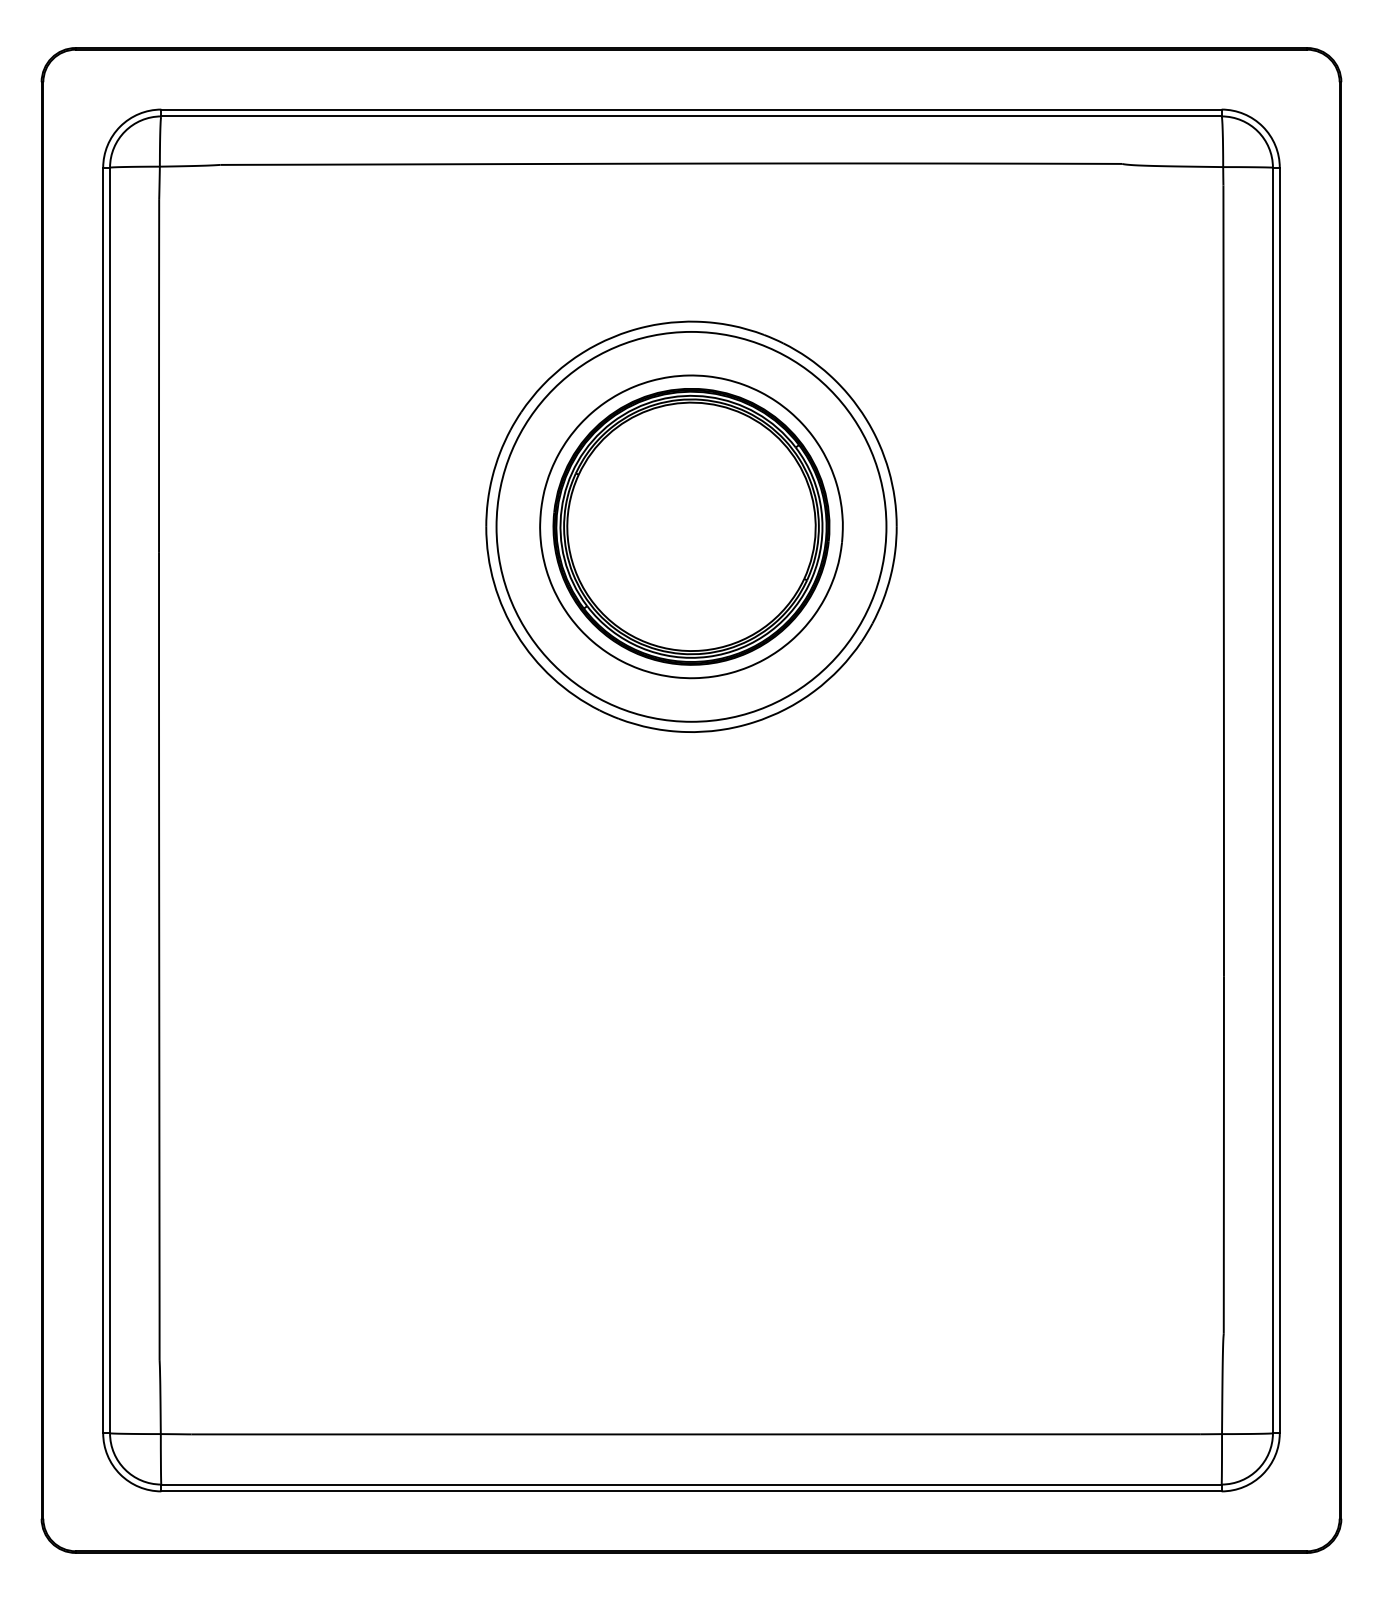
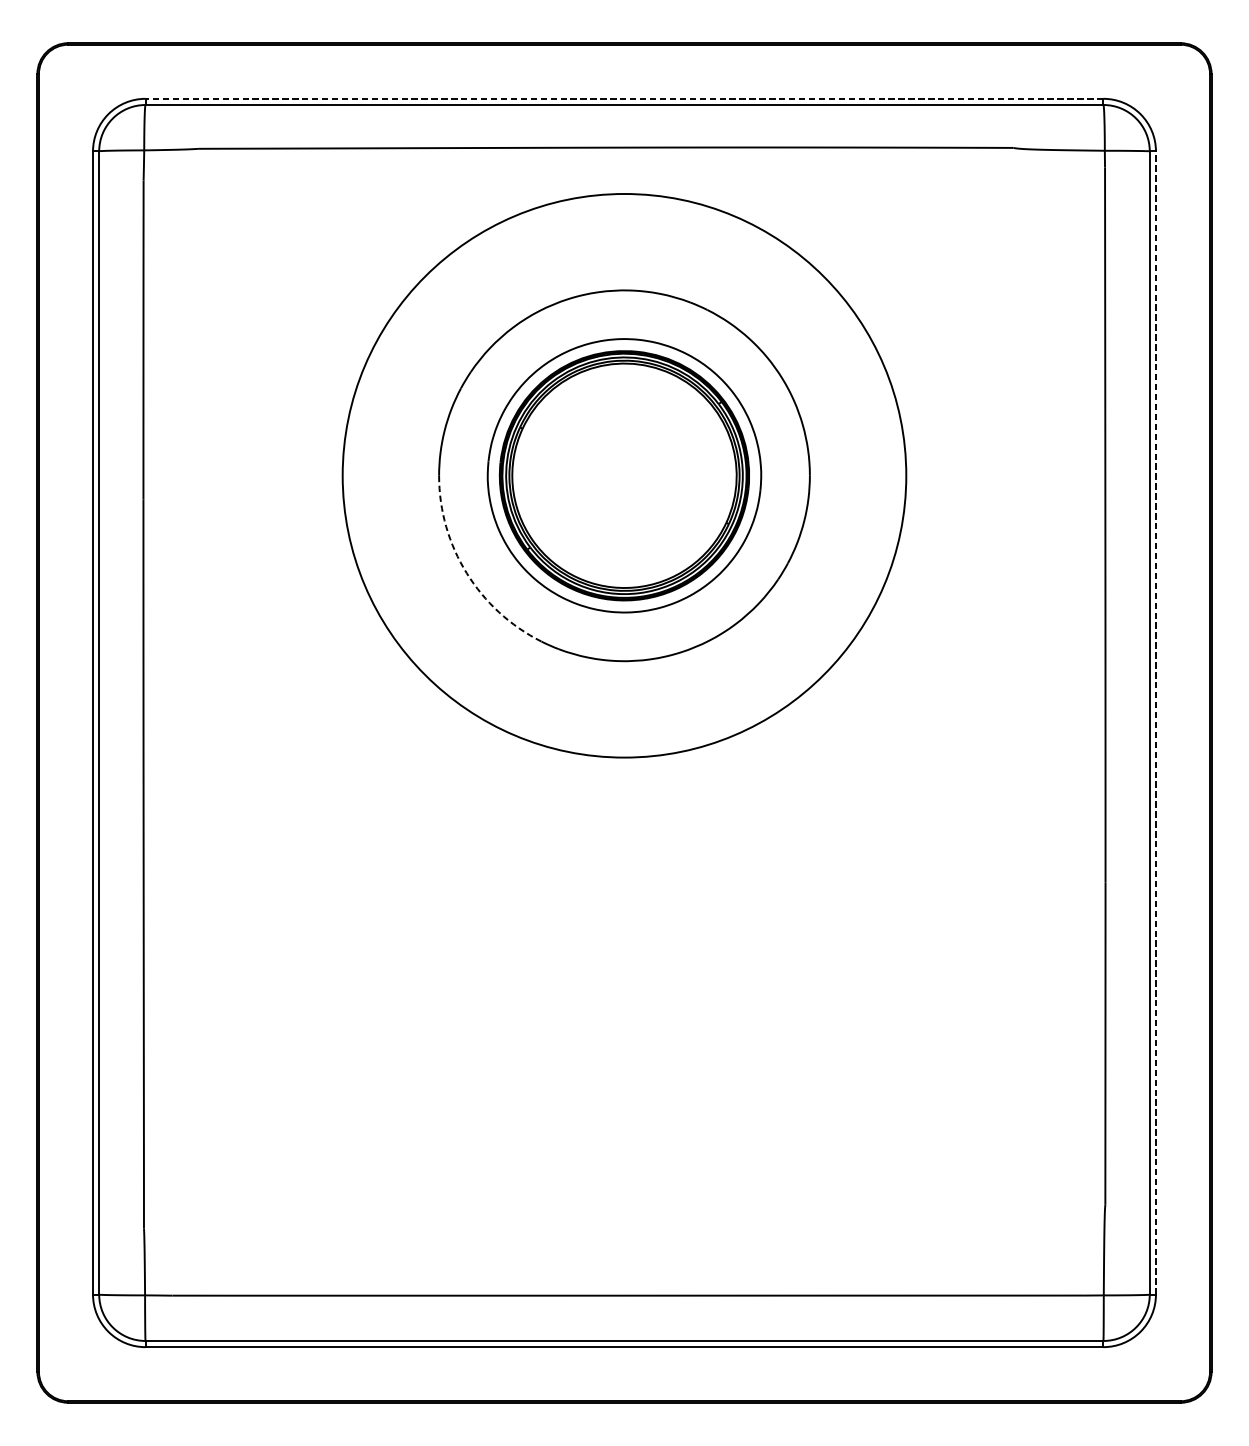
line: (691, 109) -> (624, 98), solid -> dashed
circle: (691, 526) -> (624, 475), size x1.6
arc: (516, 634) -> (466, 573), solid -> dashed
line: (1279, 800) -> (1155, 723), solid -> dashed

